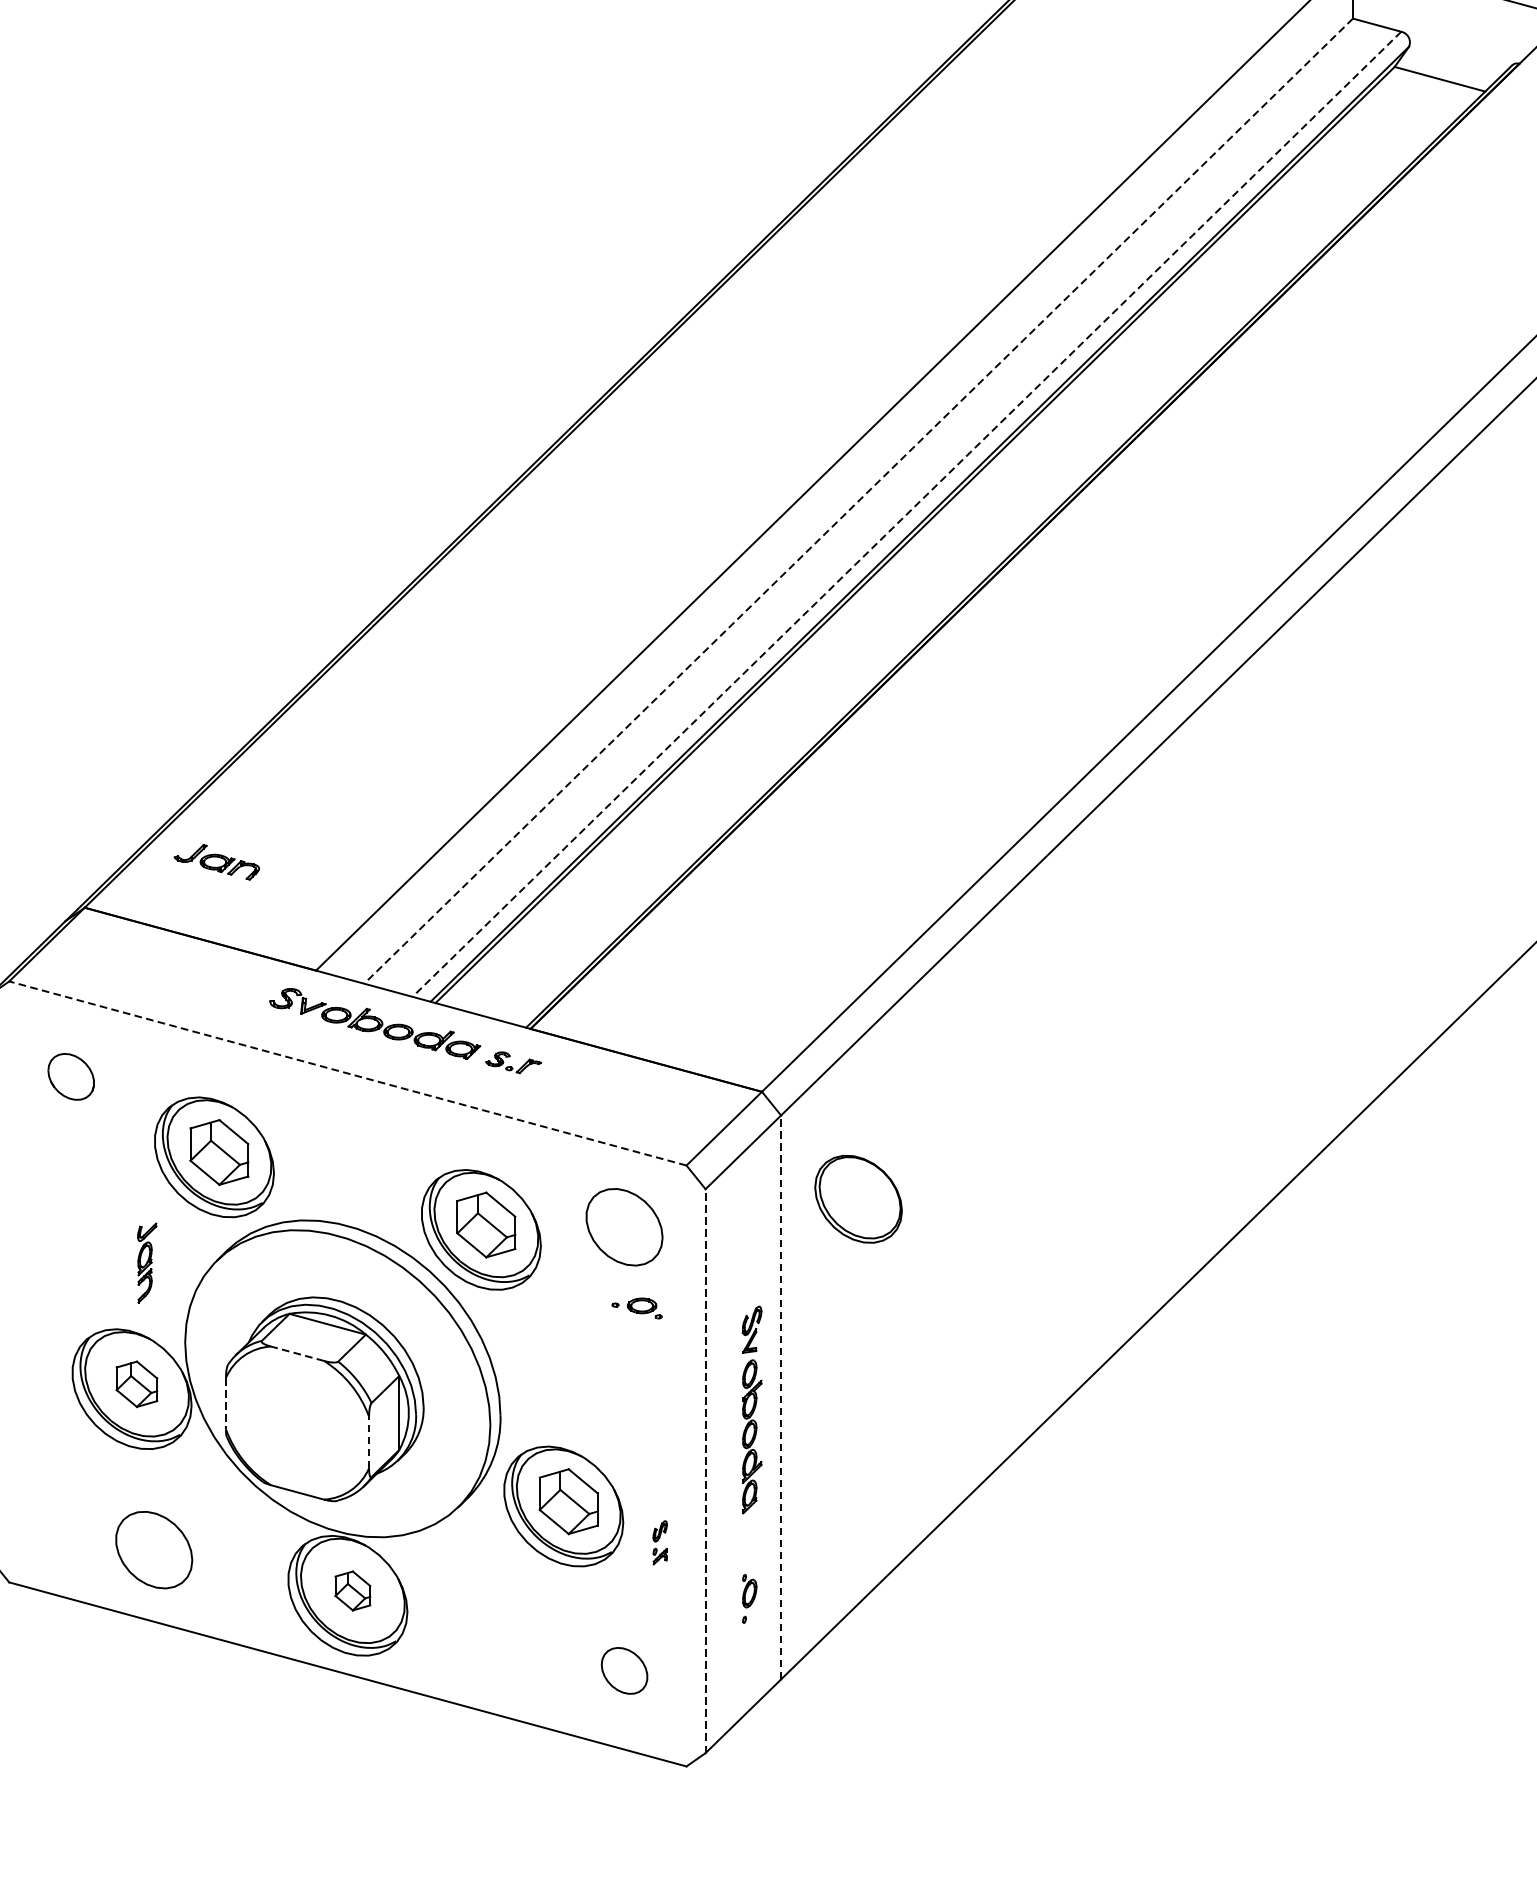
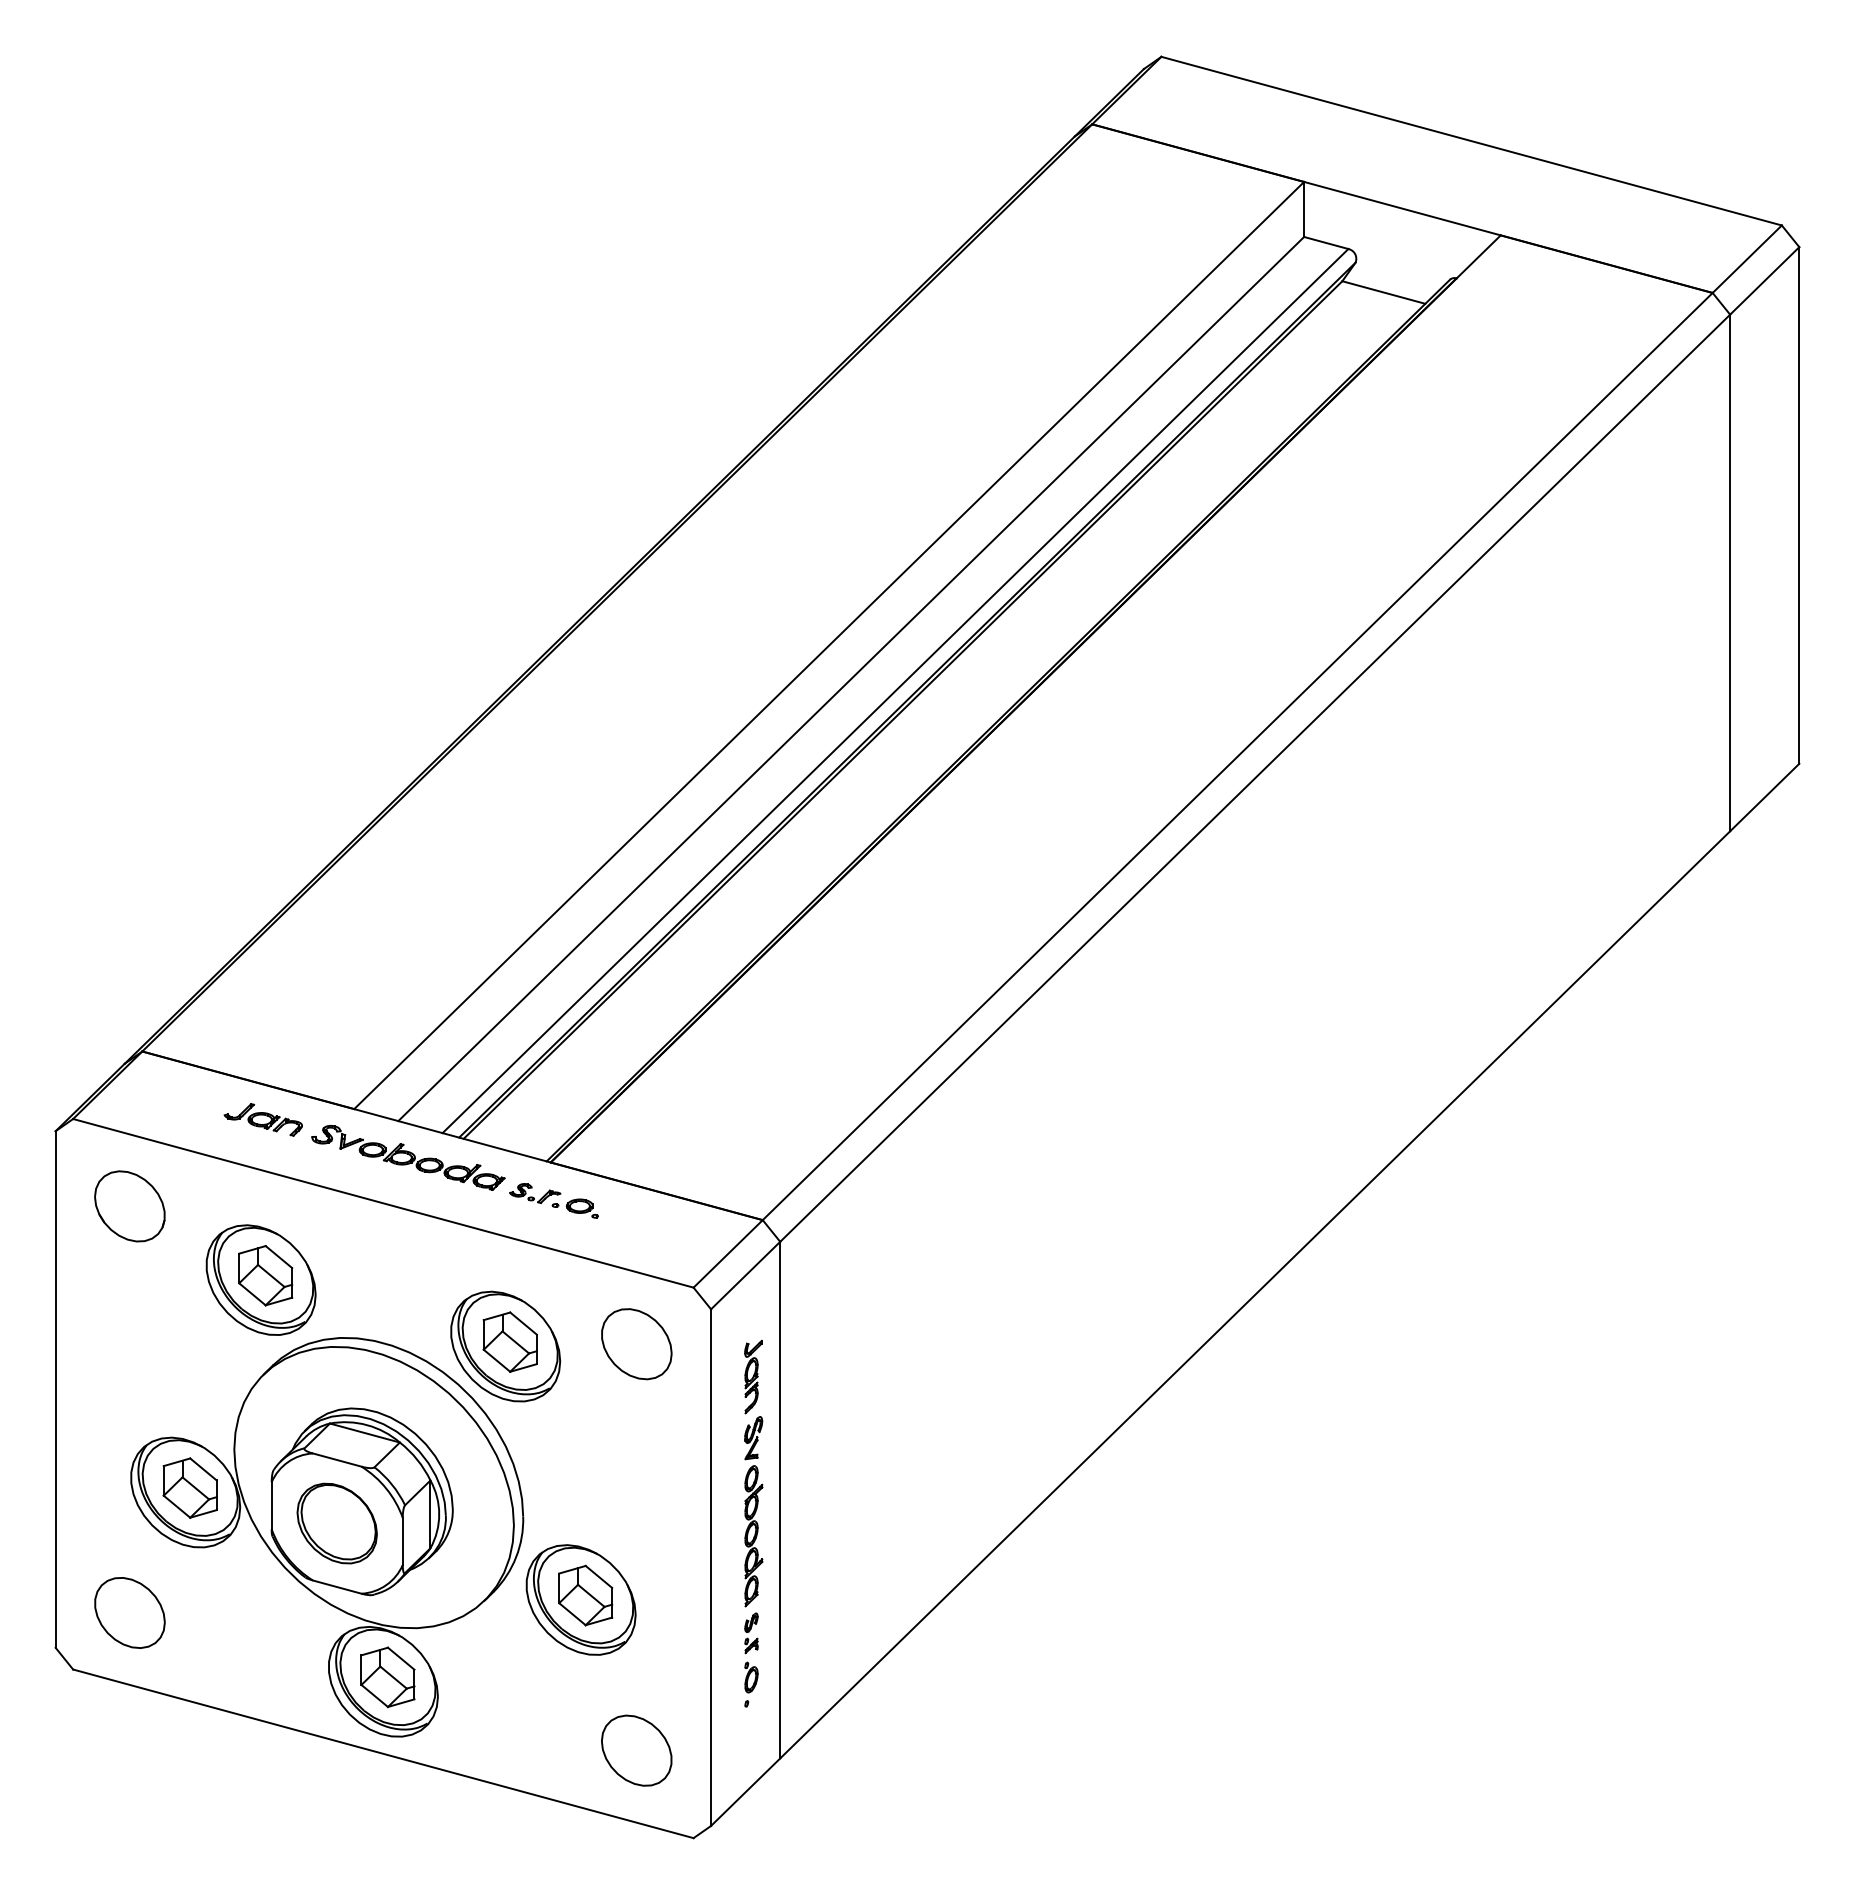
line: (858, 501) -> (851, 679), dashed -> solid
line: (906, 514) -> (895, 691), dashed -> solid
part: (215, 861) -> (262, 1119), moved
line: (346, 1073) -> (382, 1203), dashed -> solid
part: (70, 1076) -> (129, 1206), size x1.67
part: (857, 1199) -> (336, 1523), moved
part: (147, 1262) -> (753, 1376), moved
part: (636, 1308) -> (574, 1208), moved
line: (296, 1353) -> (336, 1459), dashed -> solid
part: (136, 1383) -> (189, 1487), size x1.43
line: (781, 1396) -> (780, 1499), dashed -> solid
line: (225, 1403) -> (271, 1505), dashed -> solid
line: (368, 1442) -> (402, 1541), dashed -> solid
line: (706, 1471) -> (711, 1567), dashed -> solid
part: (660, 1543) -> (751, 1633), moved
part: (153, 1549) -> (129, 1612), moved
part: (352, 1591) -> (387, 1677), size x1.67
part: (624, 1670) -> (636, 1750), size x1.67

